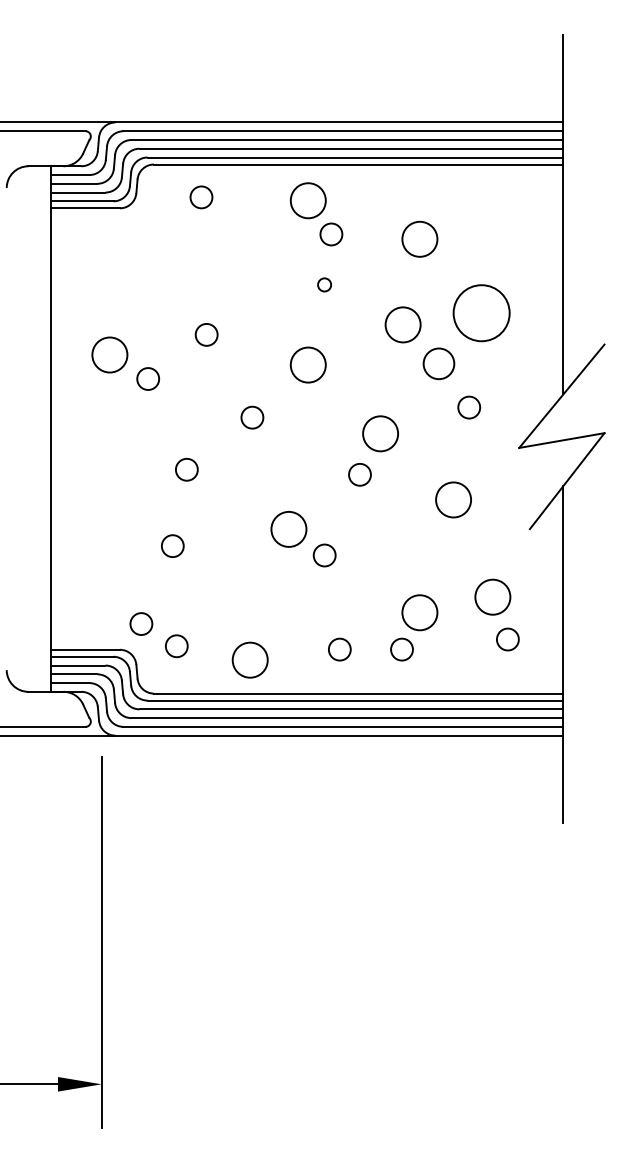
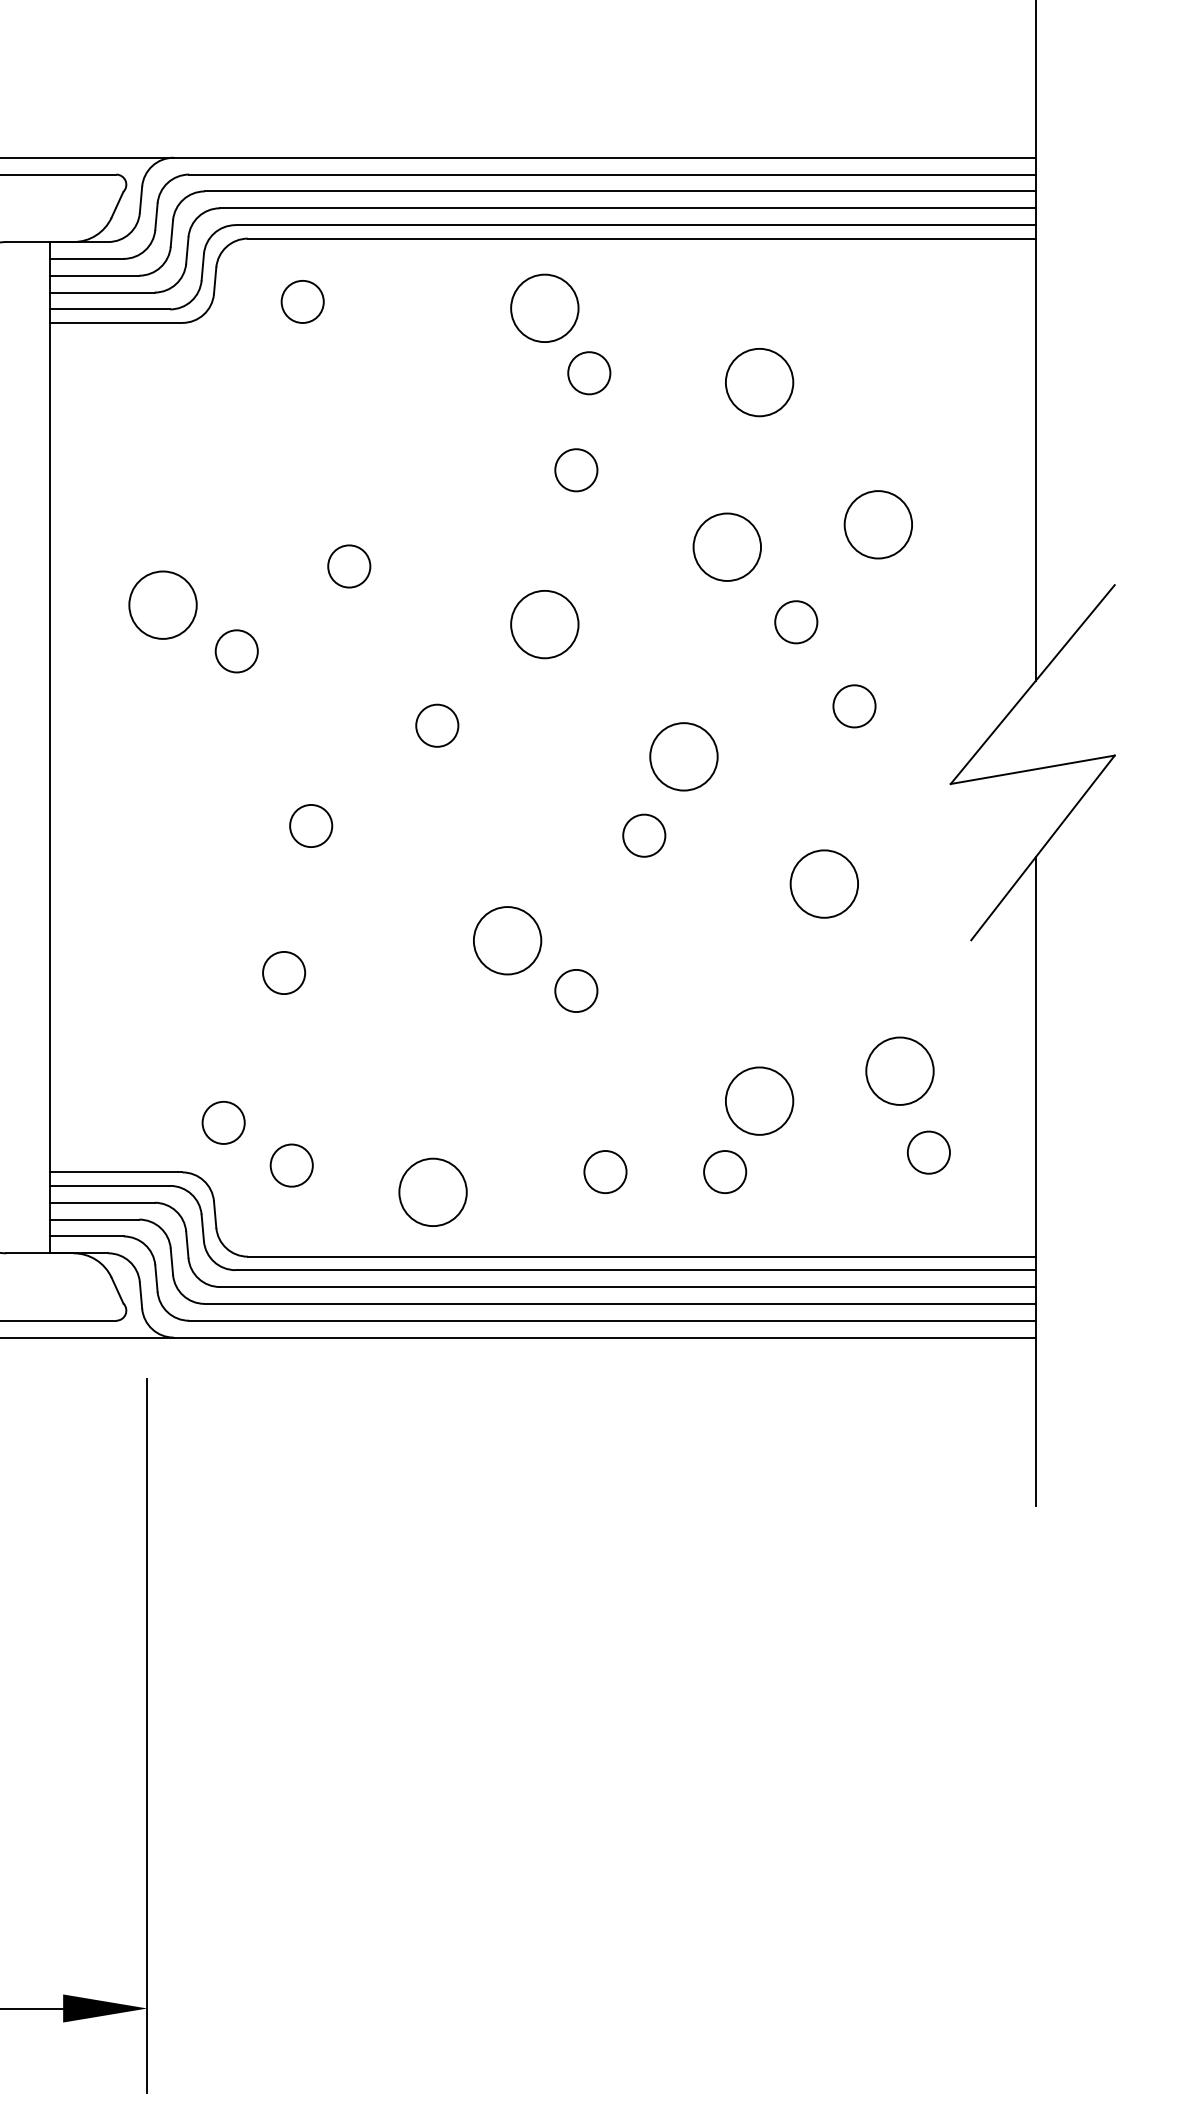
circle: (201, 197) -> (302, 302), moved
circle: (324, 284) -> (575, 469), size x1.67
circle: (481, 312) -> (878, 523), size x0.62
circle: (438, 363) -> (795, 621), size x0.71

